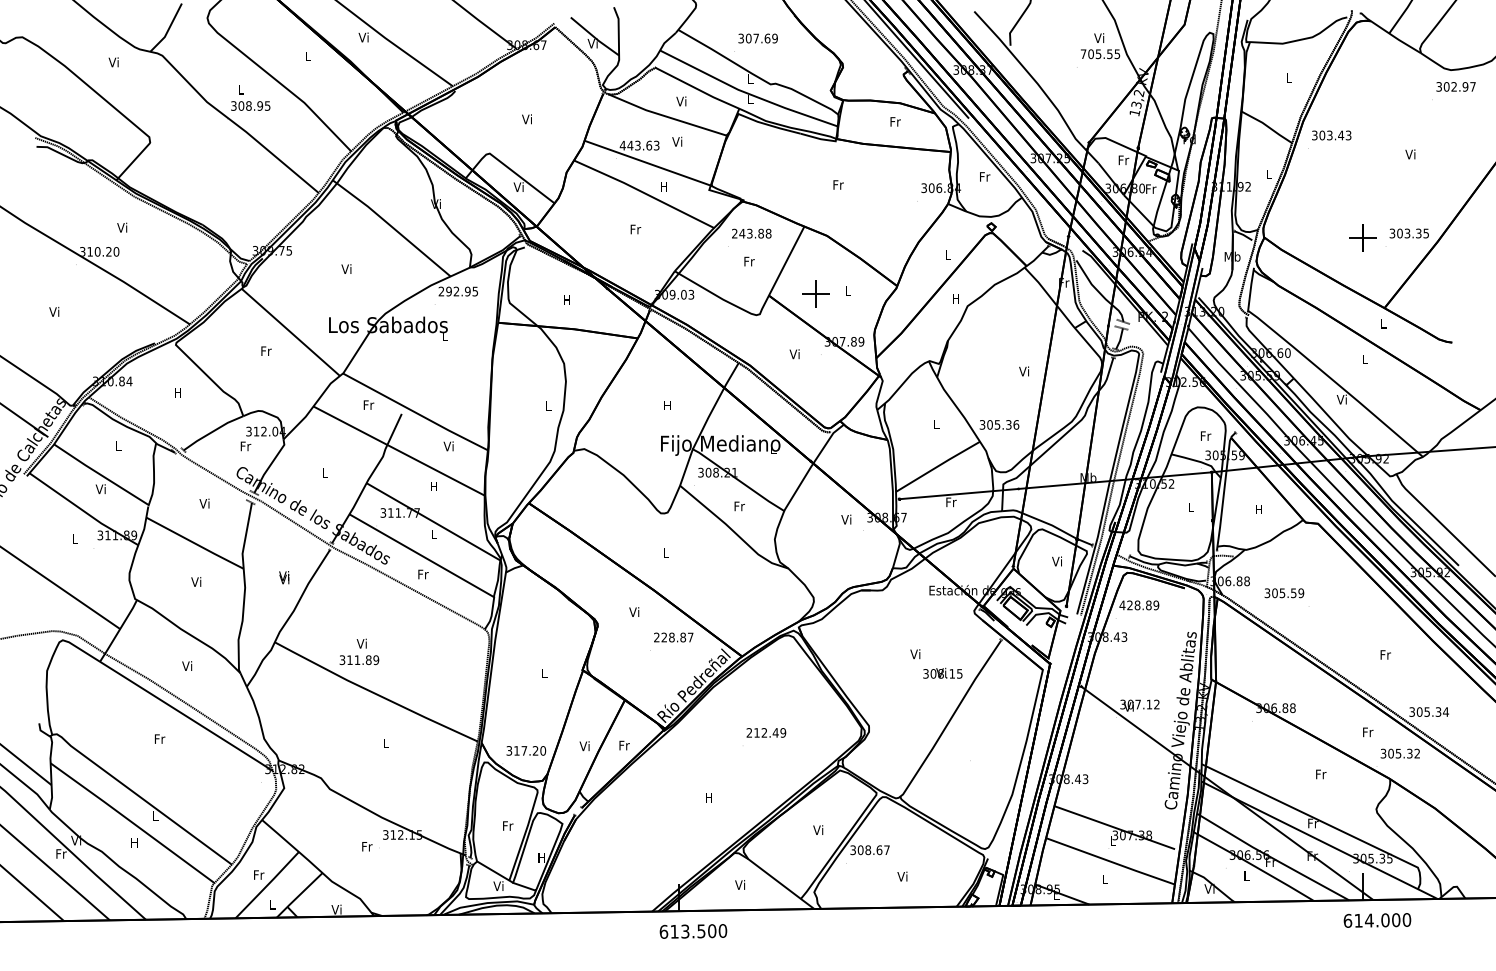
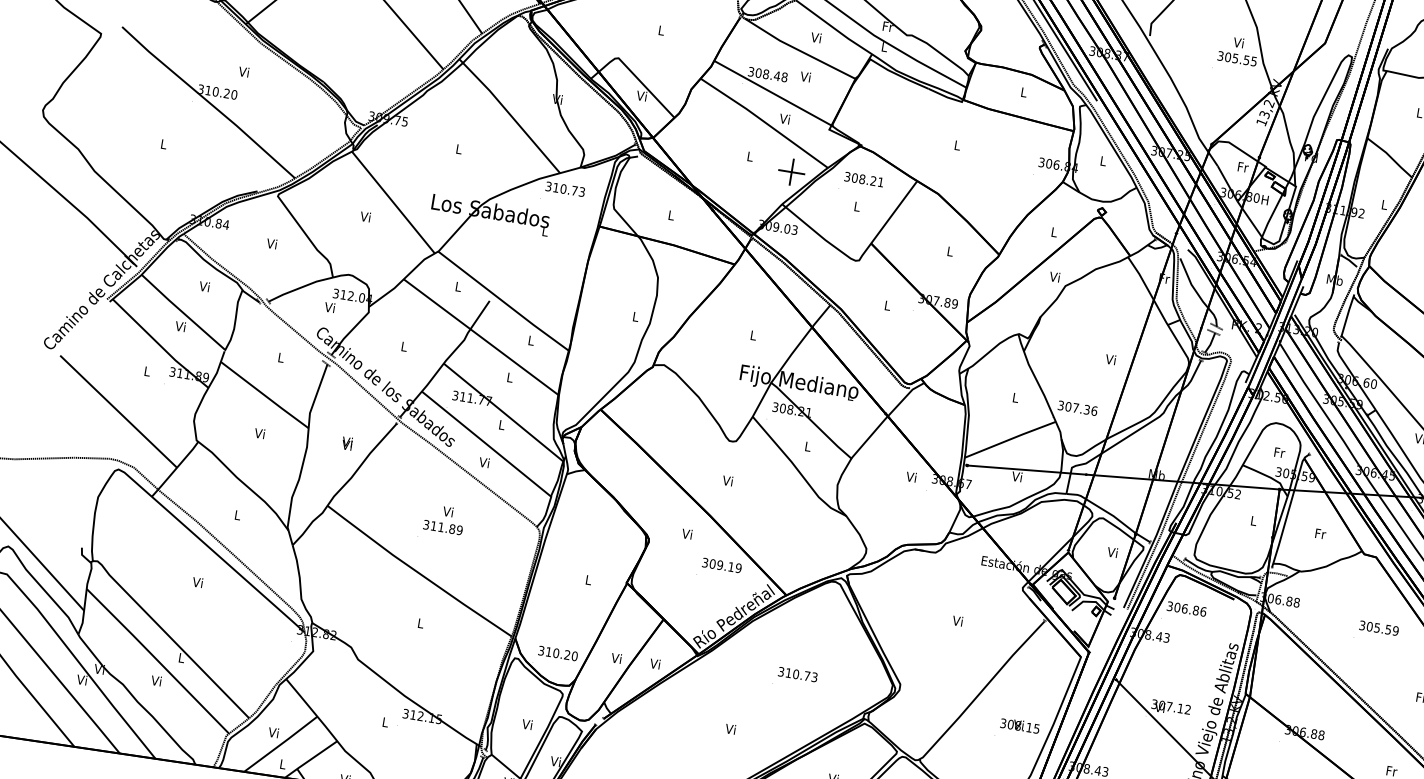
text: (1083, 54) -> (1220, 56), 705.55 -> 305.55
text: (750, 78) -> (888, 26), L -> Fr
text: (526, 119) -> (660, 30), Vi -> L
text: (895, 121) -> (1024, 92), Fr -> L
text: (639, 145) -> (767, 74), 443.63 -> 308.48
text: (985, 176) -> (1104, 160), Fr -> L
text: (838, 184) -> (957, 145), Fr -> L
text: (663, 186) -> (784, 118), H -> Vi
text: (1151, 188) -> (1265, 199), Fr -> H
text: (635, 229) -> (750, 156), Fr -> L
text: (751, 233) -> (863, 179), 243.88 -> 308.21
text: (749, 261) -> (857, 206), Fr -> L
text: (346, 268) -> (458, 148), Vi -> L
text: (457, 291) -> (564, 189), 292.95 -> 310.73
part: (815, 293) -> (791, 171), moved
text: (955, 298) -> (1054, 276), H -> Vi
text: (566, 299) -> (670, 214), H -> L
text: (54, 311) -> (163, 143), Vi -> L
text: (265, 350) -> (365, 216), Fr -> Vi
text: (794, 354) -> (886, 305), Vi -> L
text: (177, 392) -> (271, 243), H -> Vi
text: (368, 404) -> (458, 286), Fr -> L
text: (667, 405) -> (753, 335), H -> L
text: (997, 424) -> (1075, 407), 305.36 -> 307.36
text: (117, 445) -> (204, 286), L -> Vi
text: (245, 446) -> (330, 307), Fr -> Vi
text: (448, 446) -> (530, 340), Vi -> L
text: (433, 486) -> (509, 377), H -> L
text: (950, 502) -> (1016, 477), Fr -> Vi
text: (204, 503) -> (280, 357), Vi -> L
text: (739, 506) -> (808, 446), Fr -> L
text: (1259, 509) -> (1320, 533), H -> Fr
text: (665, 552) -> (727, 480), L -> Vi
text: (422, 574) -> (484, 462), Fr -> Vi
text: (1284, 593) -> (1379, 628), moved
text: (1139, 605) -> (1186, 609), 428.89 -> 306.86
text: (673, 637) -> (721, 565), 228.87 -> 309.19
text: (359, 651) -> (444, 519), moved
text: (187, 665) -> (237, 514), Vi -> L
text: (942, 672) -> (1019, 724), moved
text: (766, 732) -> (798, 674), 212.49 -> 310.73
text: (159, 738) -> (198, 582), Fr -> Vi
text: (623, 745) -> (654, 663), Fr -> Vi
text: (524, 750) -> (556, 652), 317.20 -> 310.20
text: (708, 797) -> (730, 729), H -> Vi
text: (507, 825) -> (527, 724), Fr -> Vi
text: (134, 842) -> (156, 680), H -> Vi
text: (367, 846) -> (385, 722), Fr -> L
text: (60, 853) -> (81, 679), Fr -> Vi
text: (541, 857) -> (555, 761), H -> Vi
text: (258, 874) -> (273, 732), Fr -> Vi

